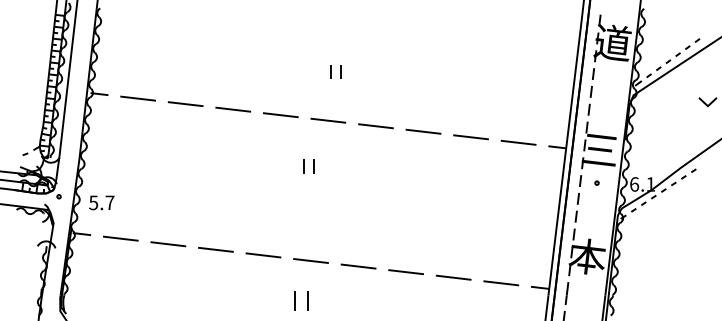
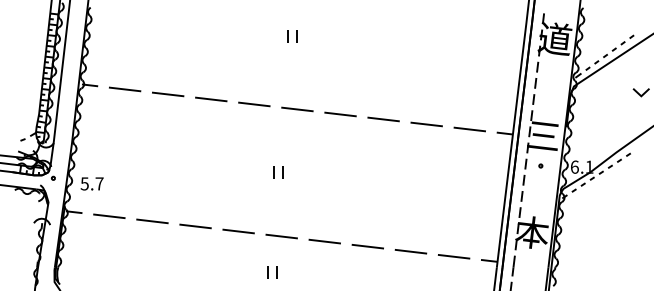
part: (336, 72) -> (292, 36), moved
part: (308, 167) -> (278, 172), moved
part: (300, 300) -> (272, 272), size x0.71

